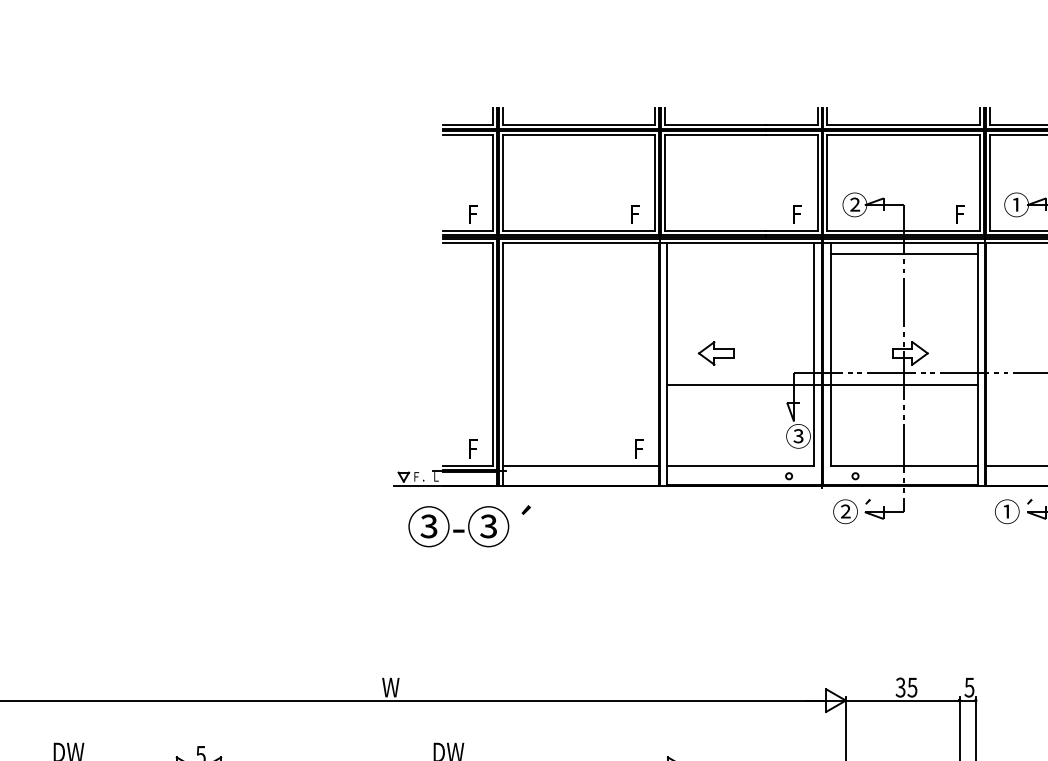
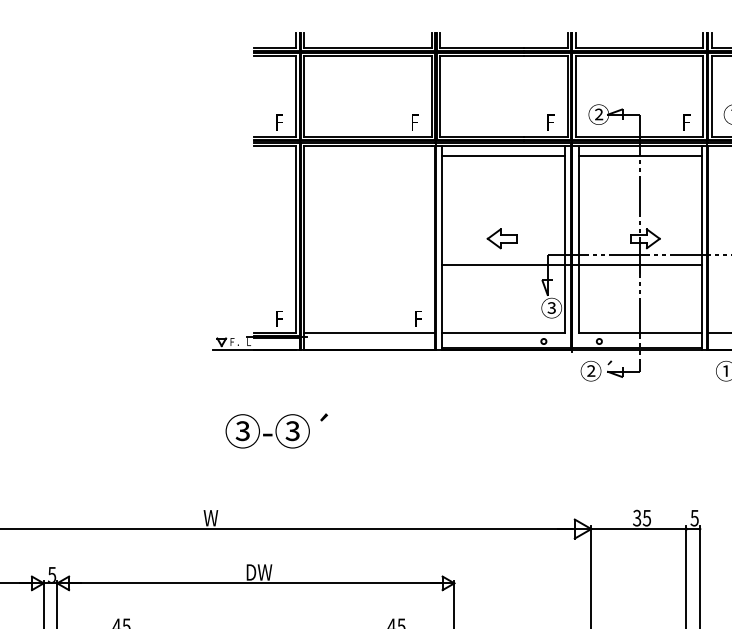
line: (740, 253) -> (503, 155), added
part: (715, 353) -> (501, 238), moved
text: (469, 526) -> (276, 431), moved

